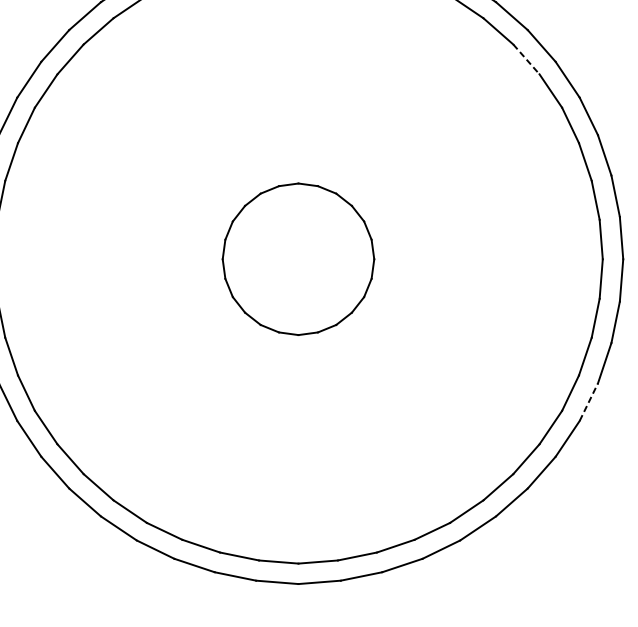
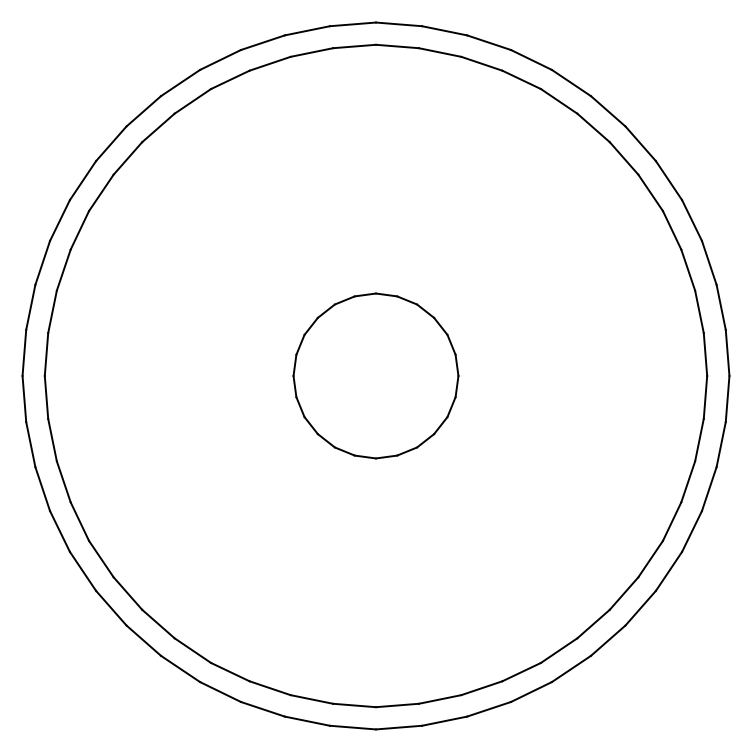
line: (526, 59) -> (624, 158), dashed -> solid
line: (589, 402) -> (692, 531), dashed -> solid

